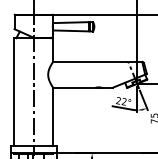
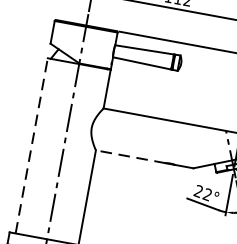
line: (74, 87) -> (130, 156), solid -> dashed
line: (14, 91) -> (31, 145), solid -> dashed

